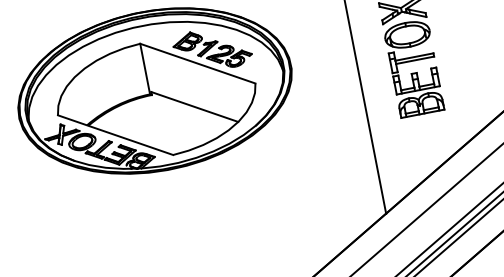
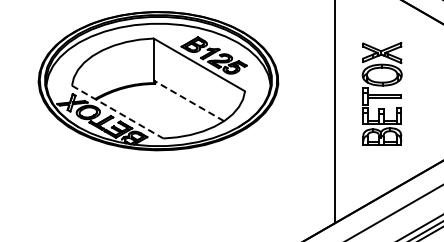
line: (194, 107) -> (189, 101), solid -> dashed
line: (115, 135) -> (117, 112), solid -> dashed

